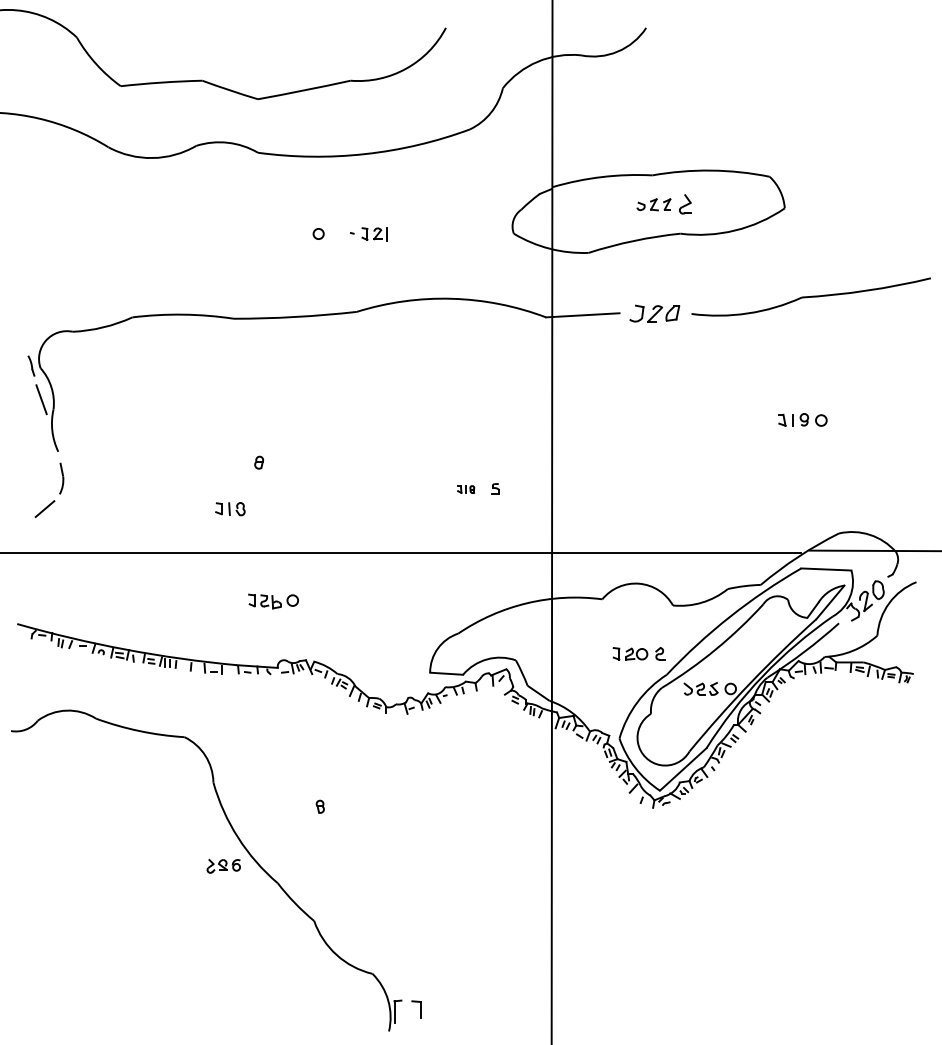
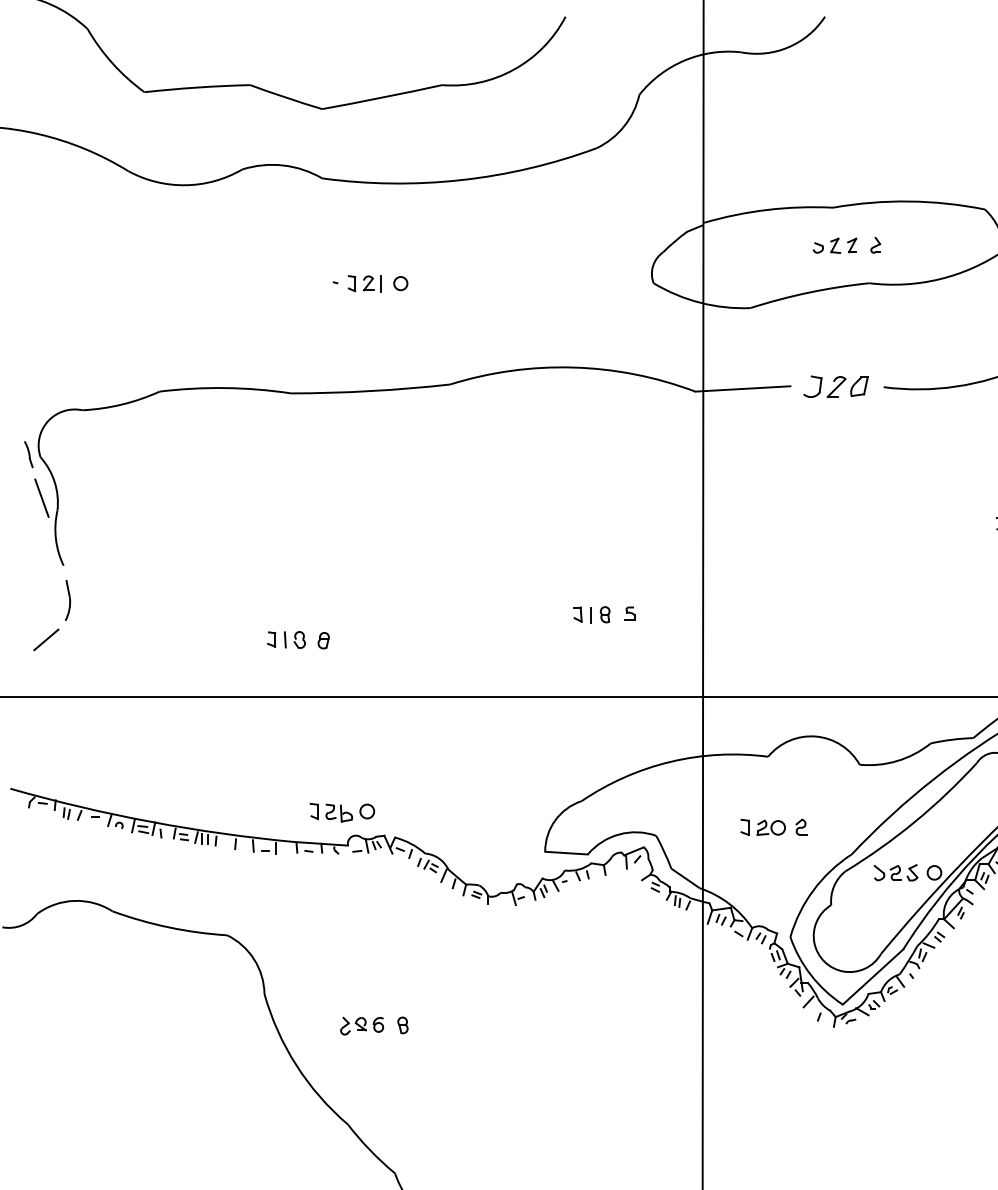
part: (685, 204) -> (875, 245), size x0.62
part: (368, 234) -> (356, 284), moved
part: (259, 462) -> (324, 640), moved
part: (465, 489) -> (590, 614), size x1.67
part: (273, 601) -> (342, 812), moved
part: (638, 653) -> (773, 826), moved
part: (223, 865) -> (361, 1025), moved

